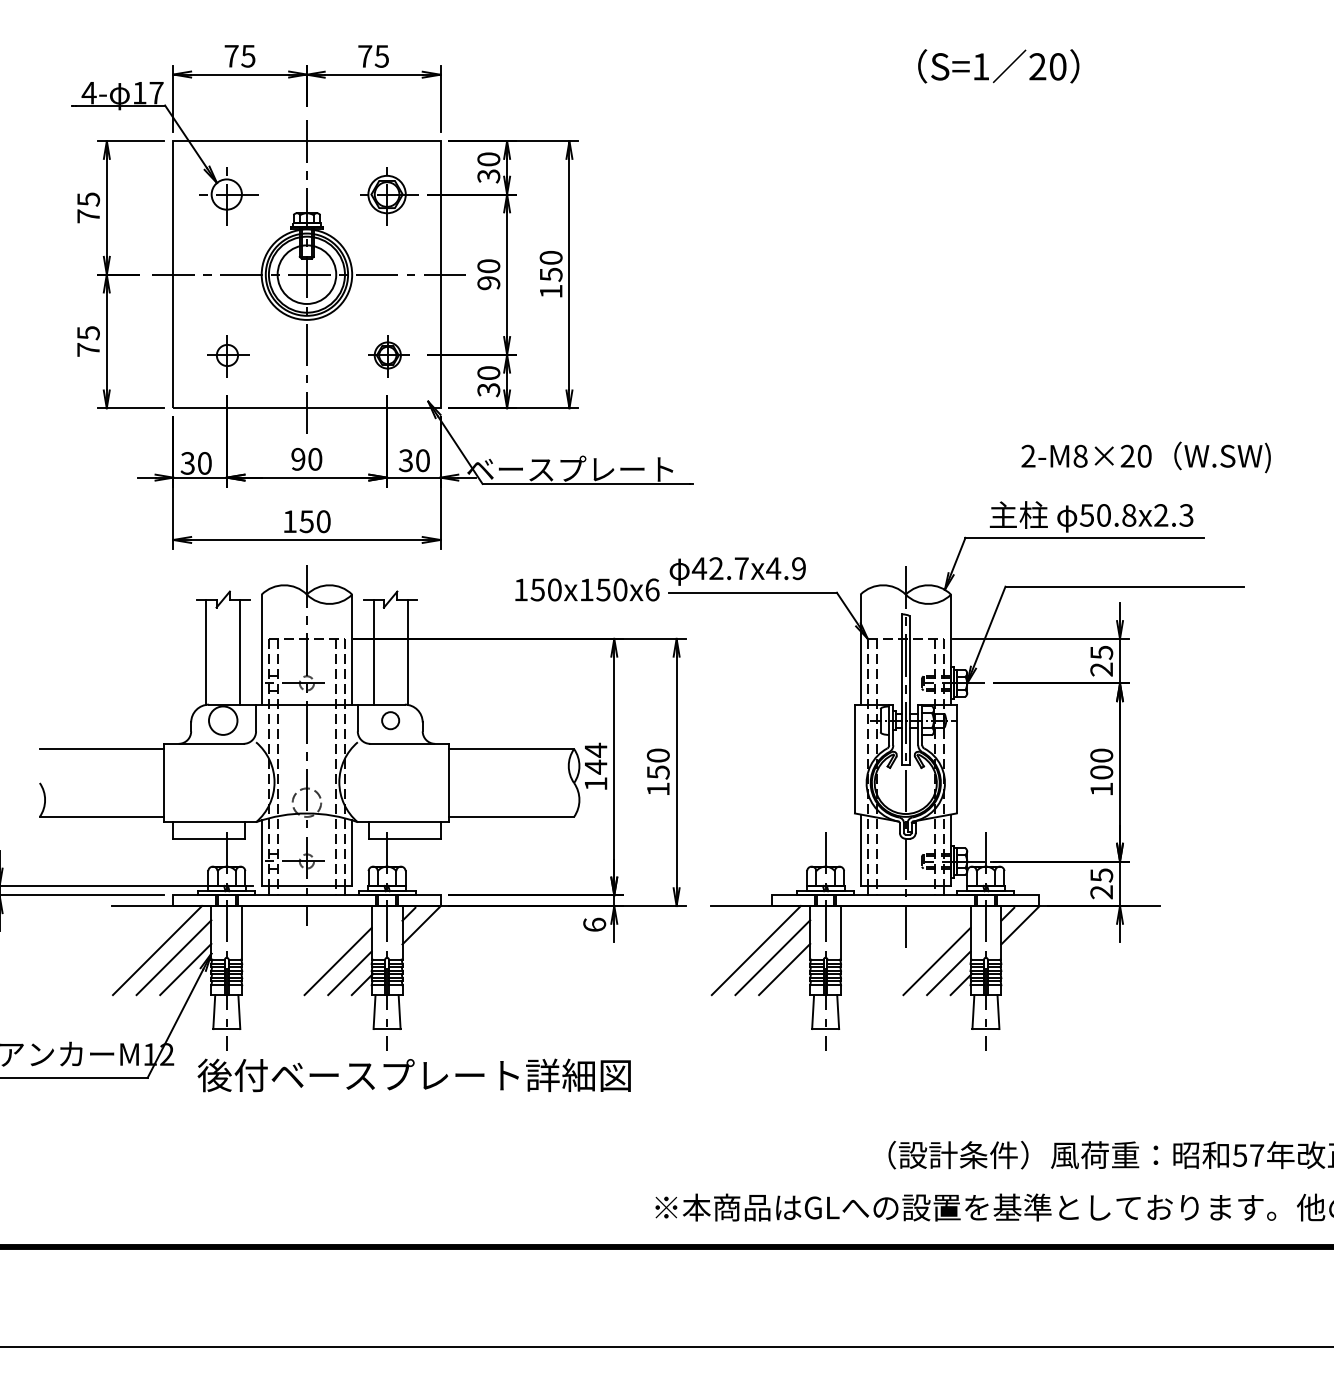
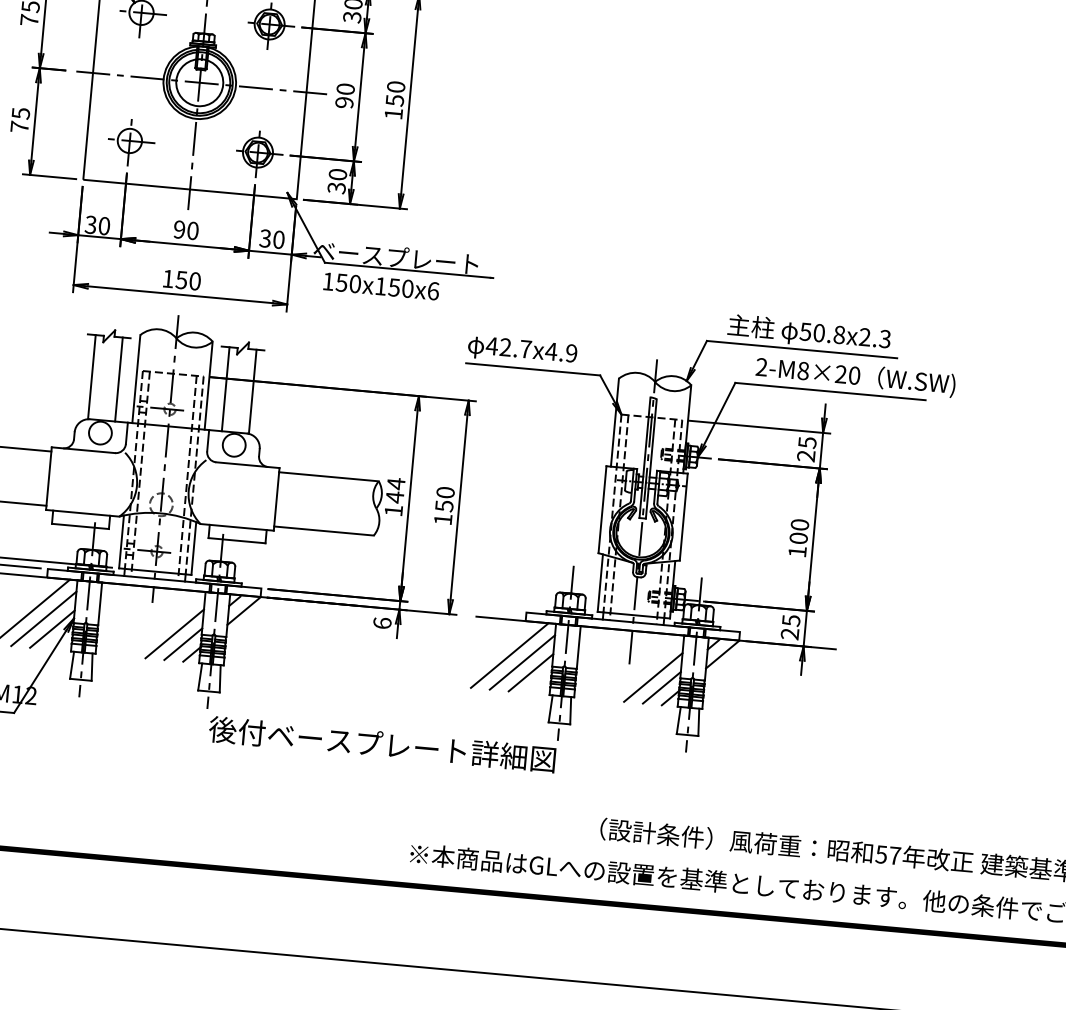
part: (228, 356) -> (131, 142), size x1.43
part: (389, 356) -> (259, 154), size x1.43
text: (1145, 457) -> (855, 376), moved
text: (587, 589) -> (381, 286), moved
circle: (390, 720) -> (234, 445), size x1.67
text: (413, 1075) -> (381, 744), moved

